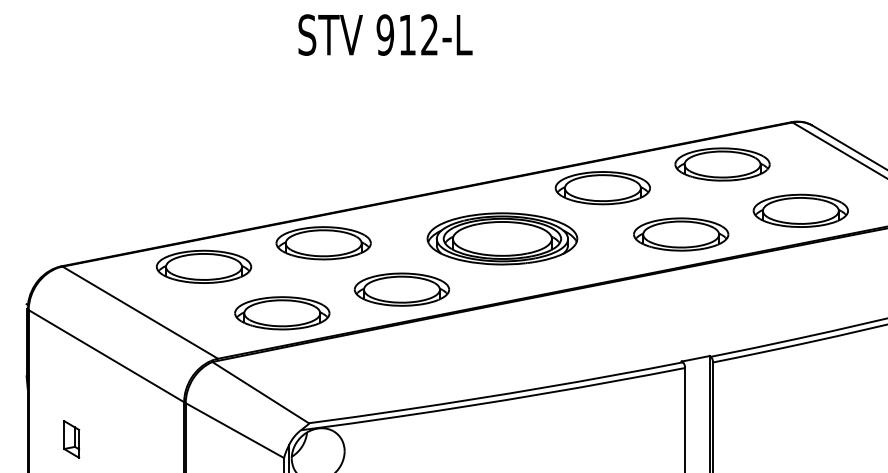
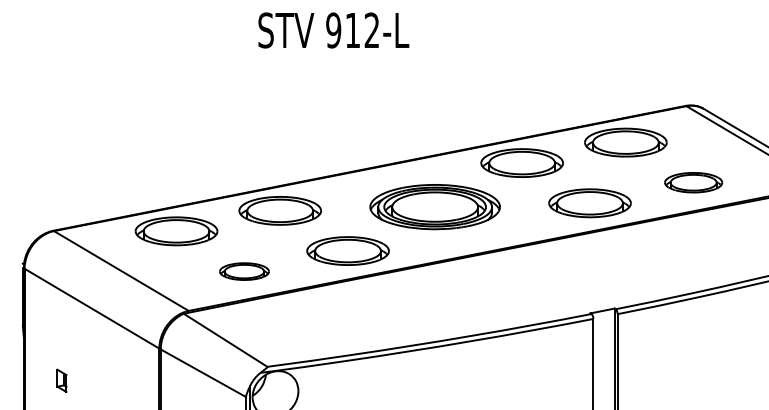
part: (800, 210) -> (693, 182), size x0.7
part: (282, 313) -> (244, 271), size x0.6
part: (71, 439) -> (61, 380), size x0.7

